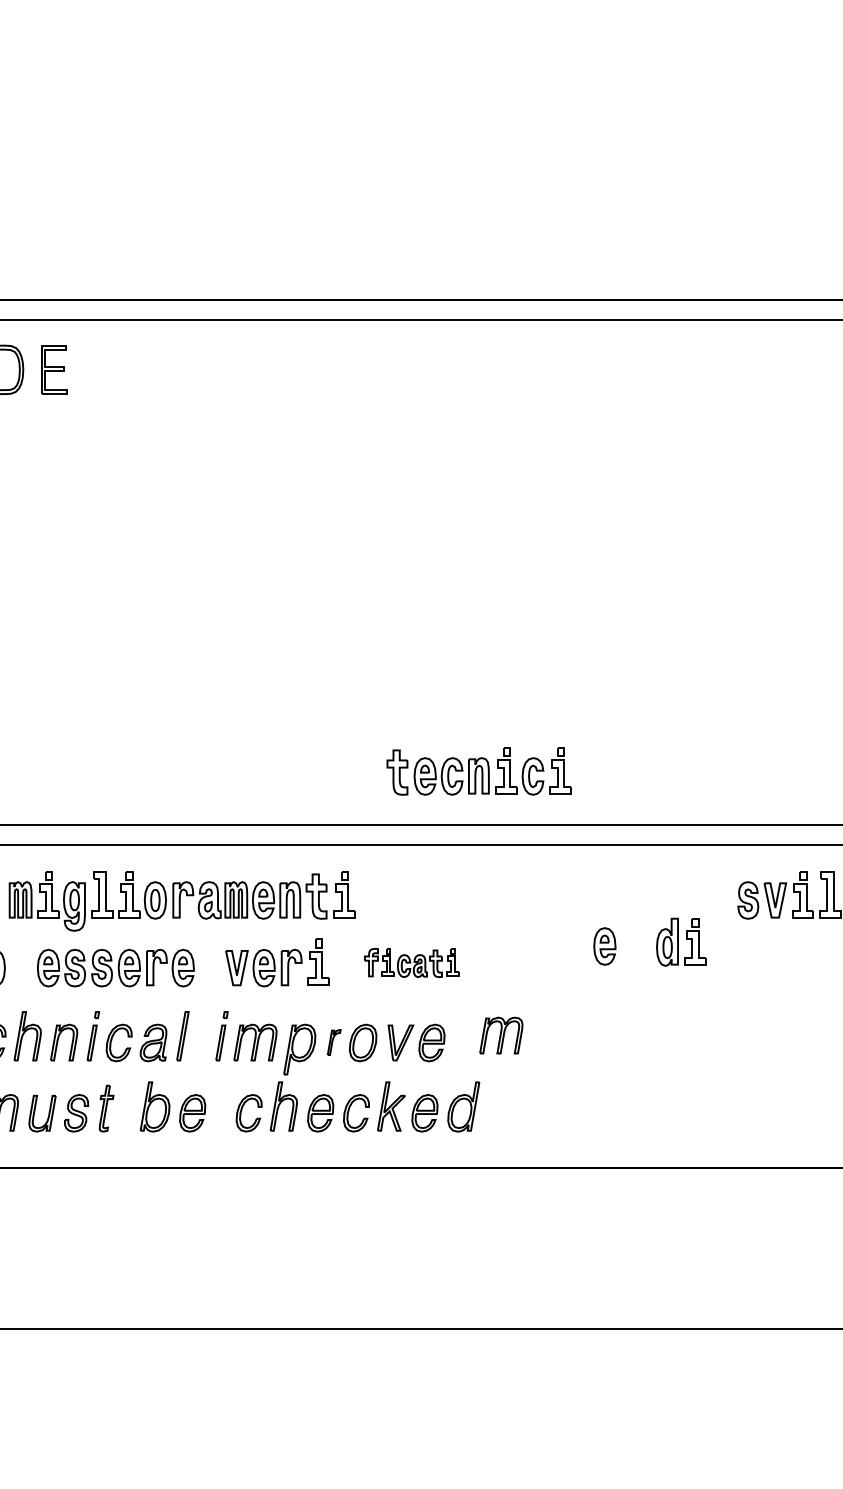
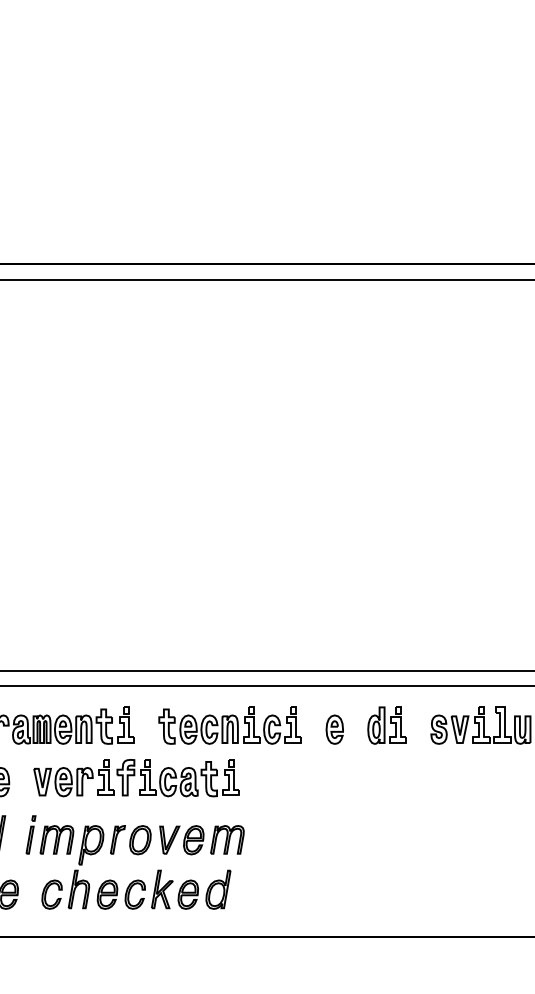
part: (478, 771) -> (229, 725), moved
part: (681, 941) -> (387, 725), moved
part: (604, 946) -> (334, 729), moved
part: (411, 962) -> (177, 777), size x1.67
part: (501, 1035) -> (227, 839), moved
part: (334, 1042) -> (118, 839), size x1.43

